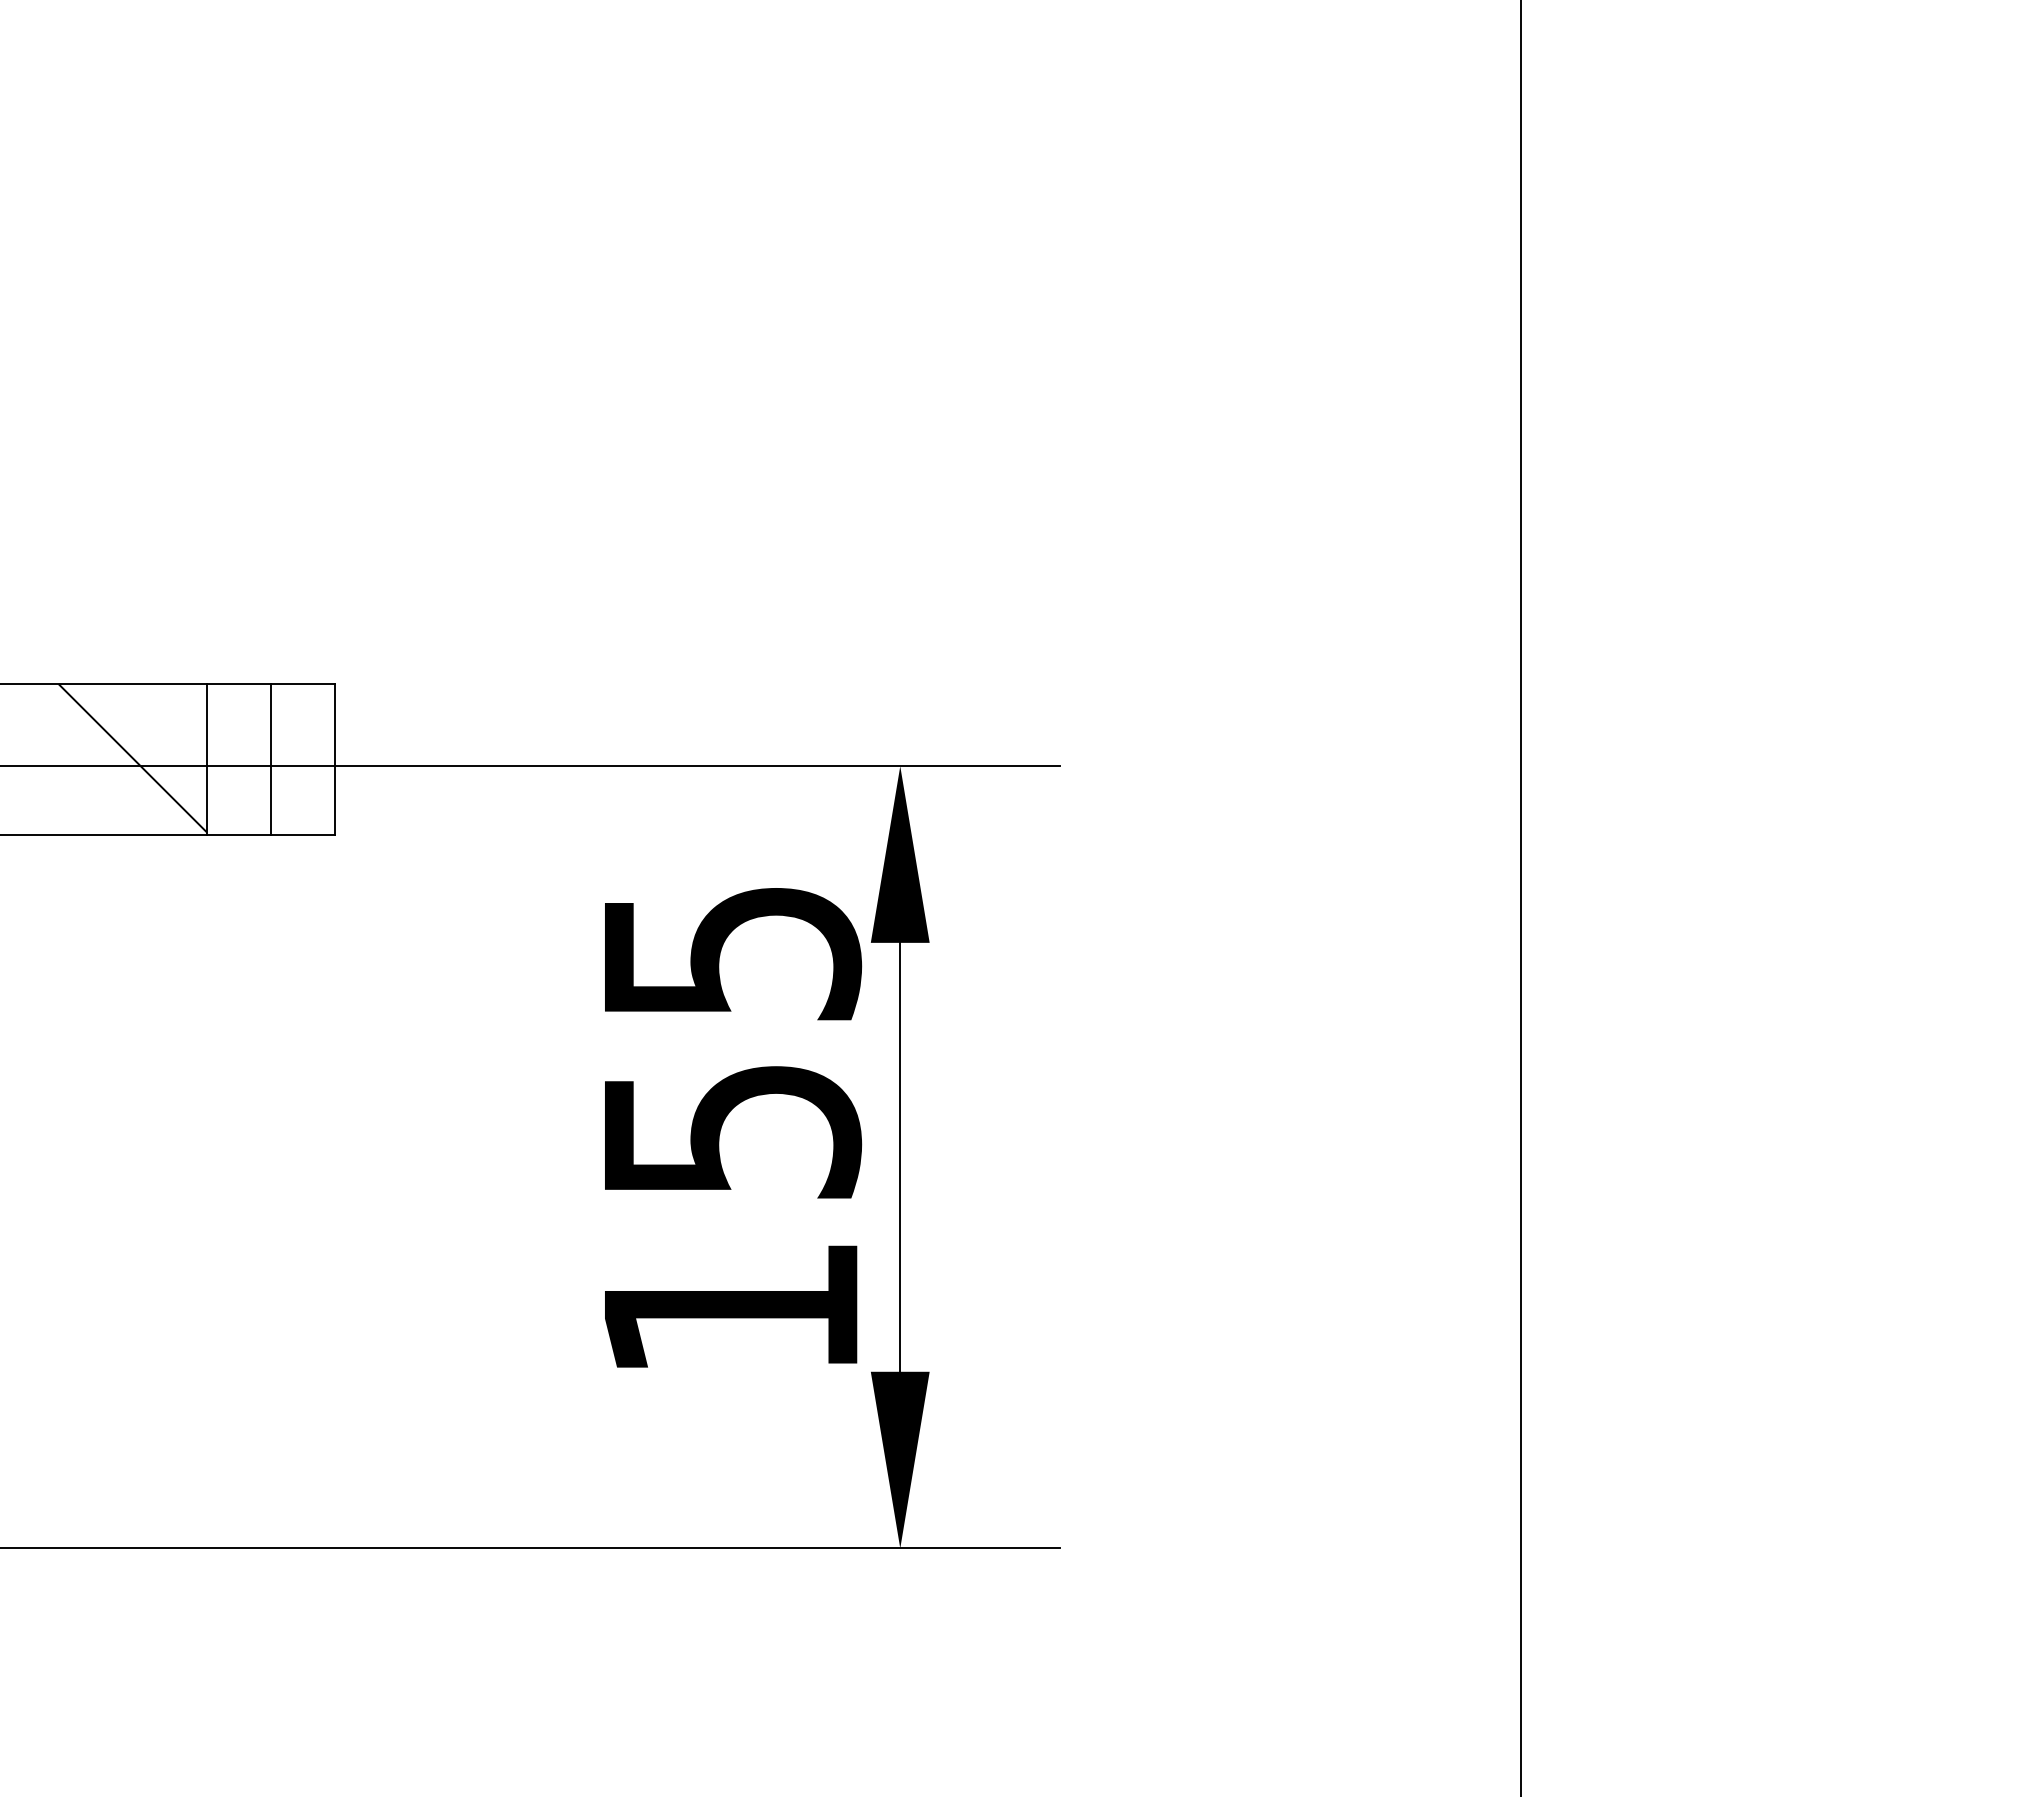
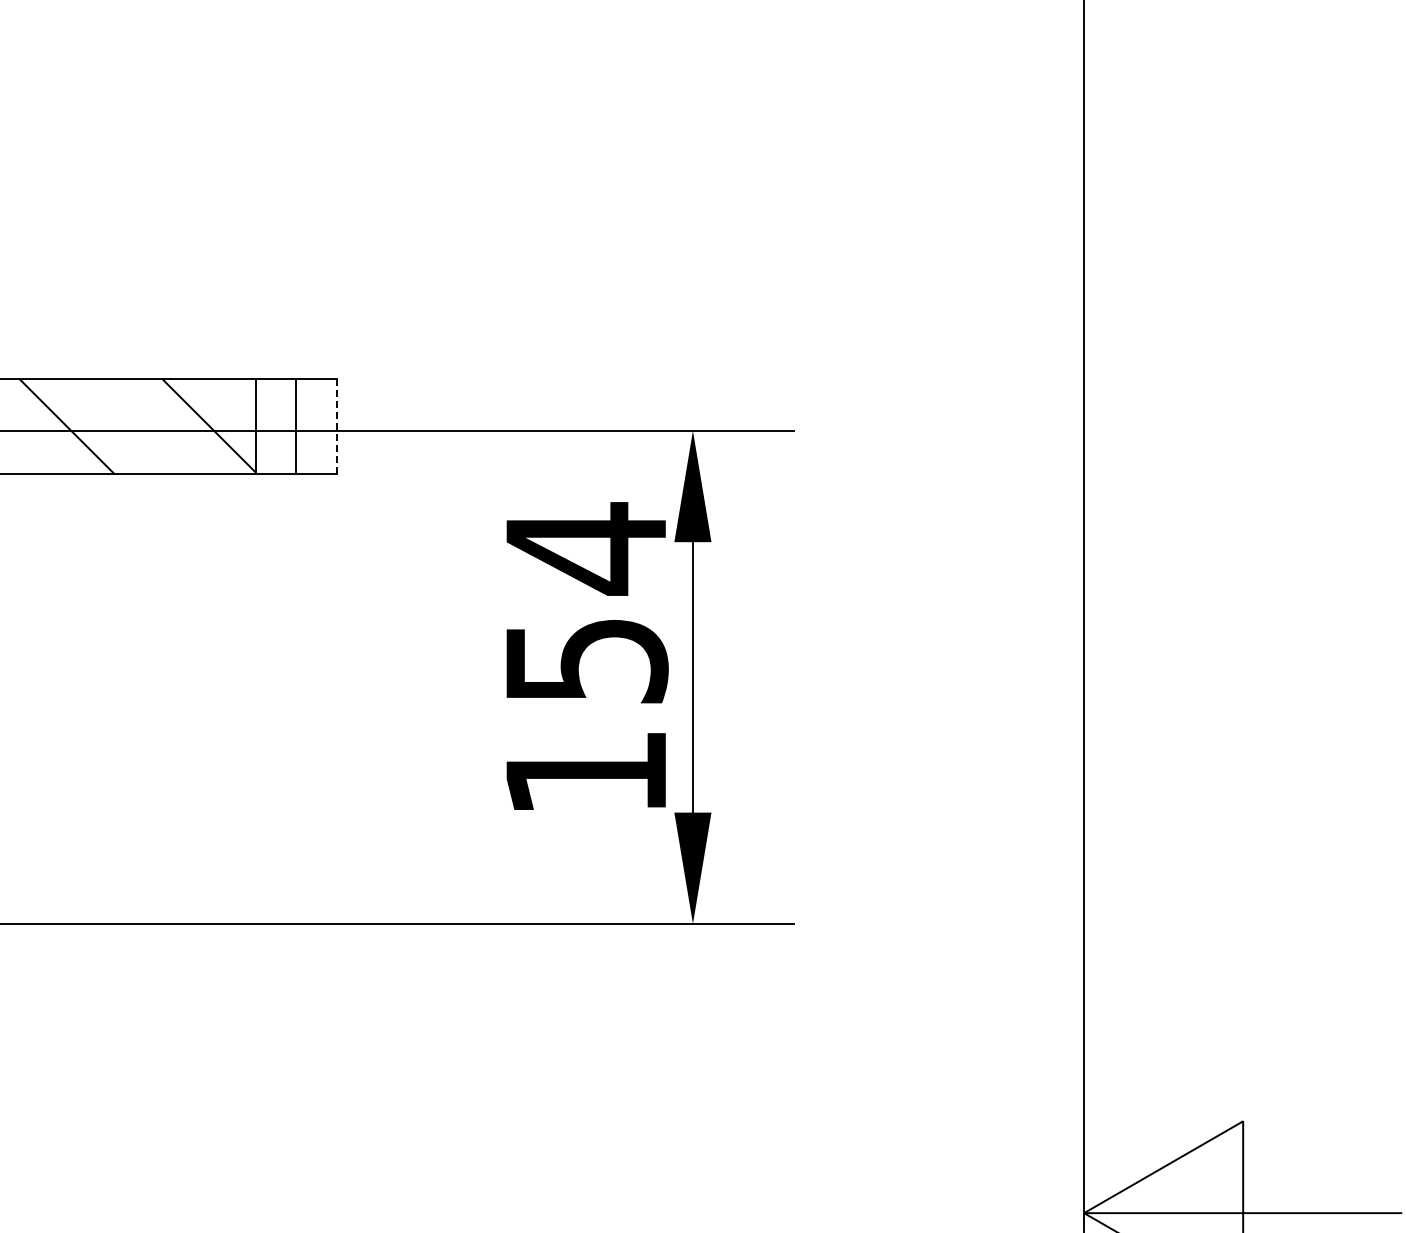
line: (334, 759) -> (336, 426), solid -> dashed
text: (733, 952) -> (587, 548), 155 -> 154

